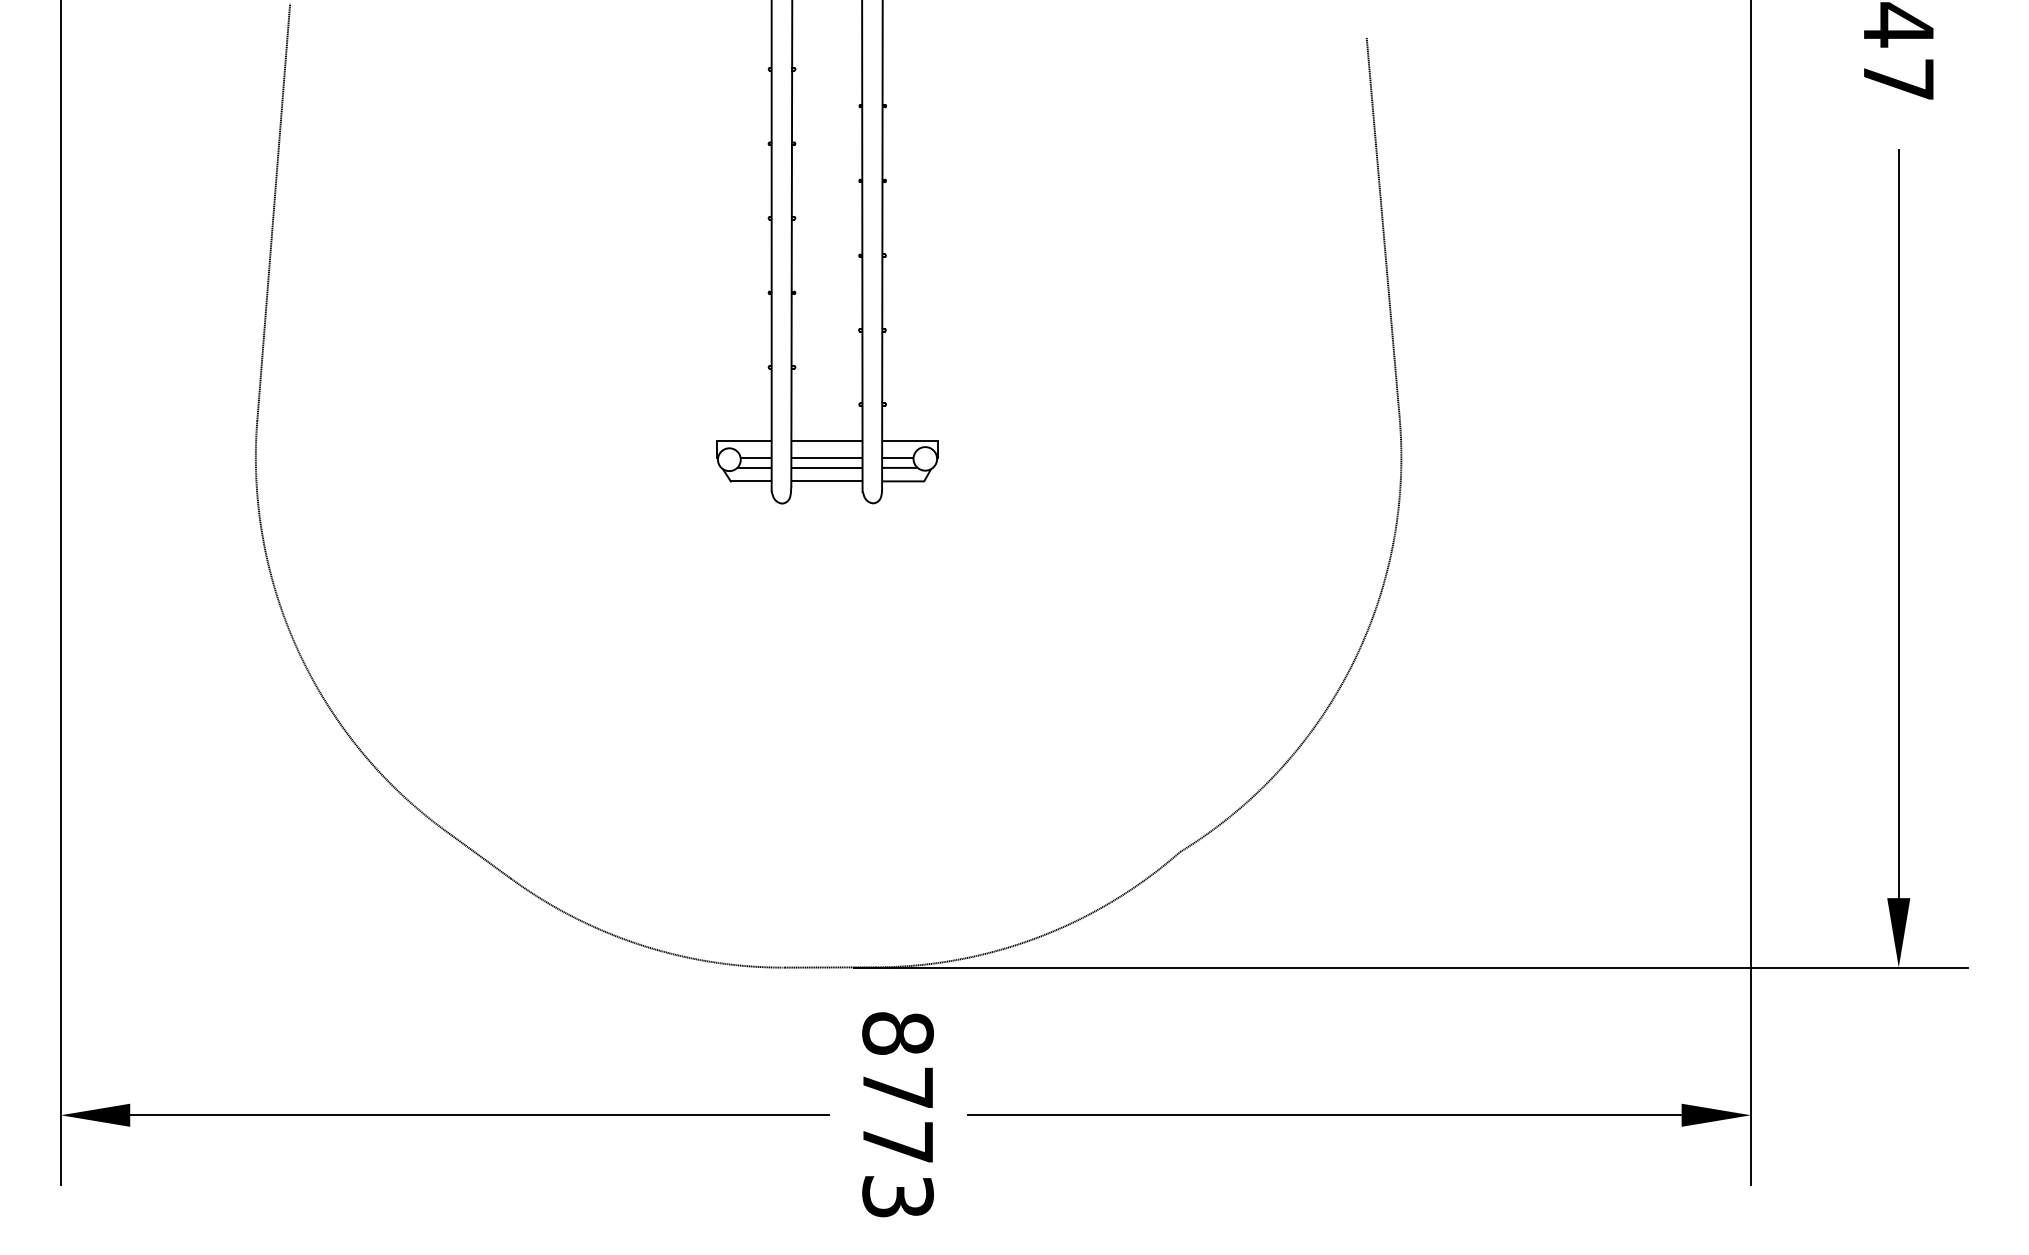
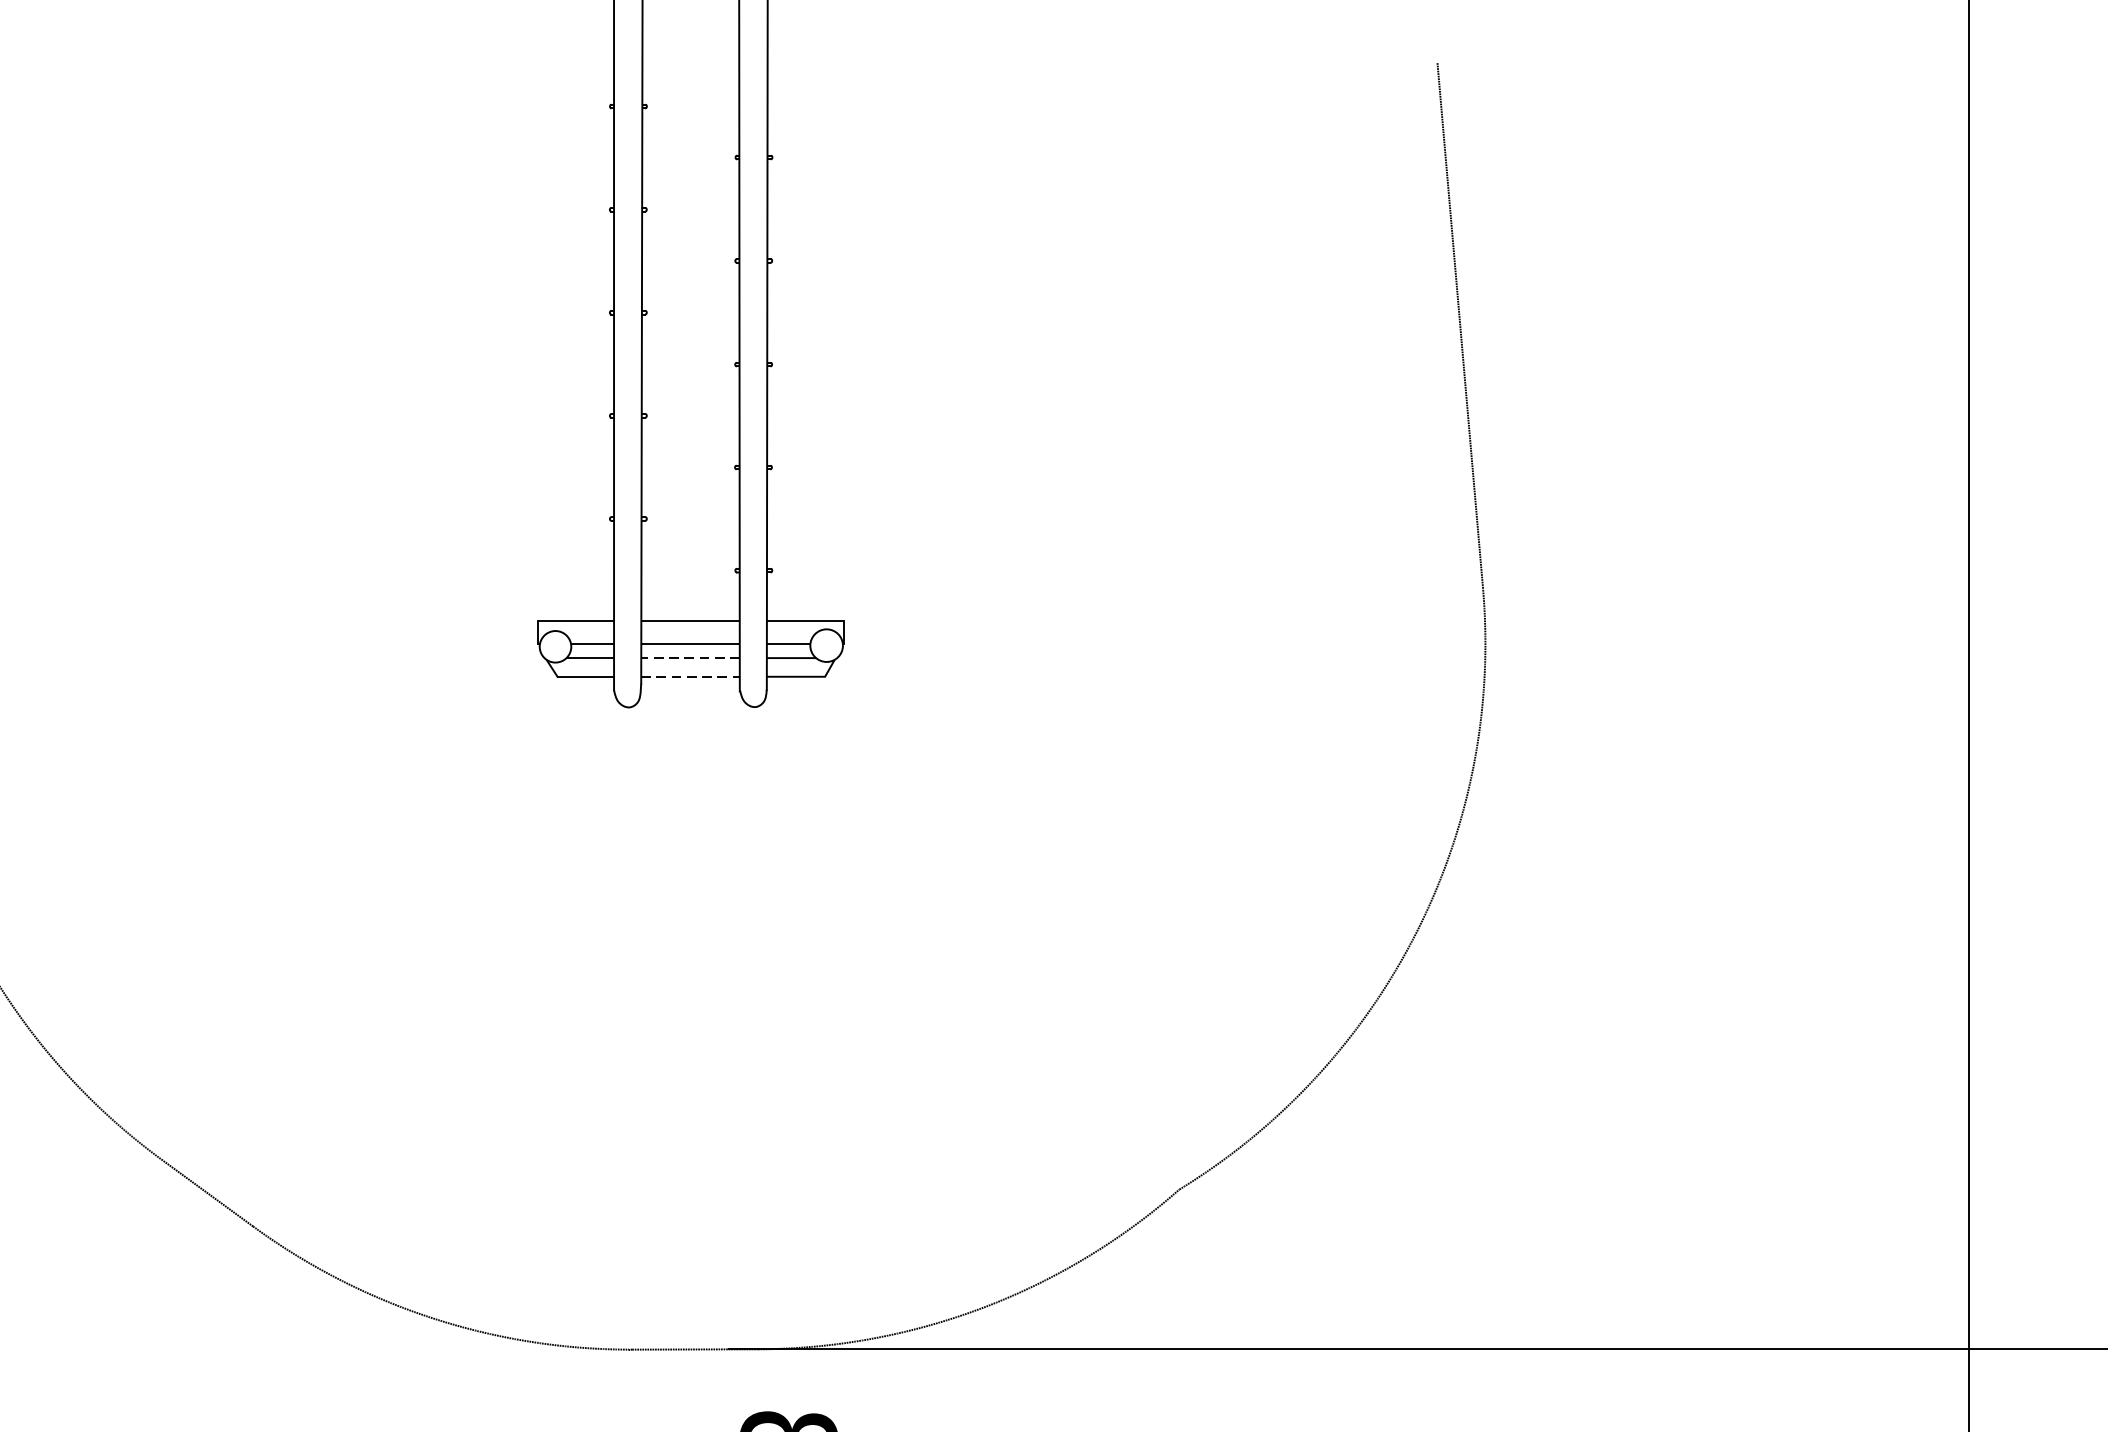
line: (826, 467) -> (689, 657), solid -> dashed
line: (826, 481) -> (689, 676), solid -> dashed

